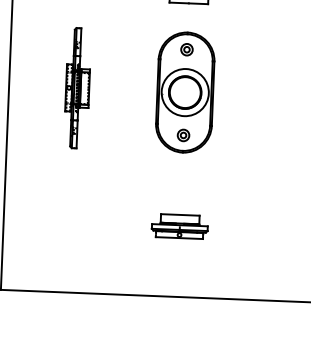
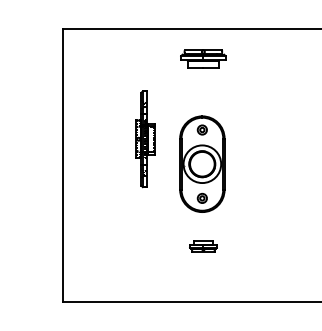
part: (77, 88) -> (145, 139), moved
part: (185, 91) -> (202, 163), moved
part: (180, 225) -> (203, 245), size x0.6

